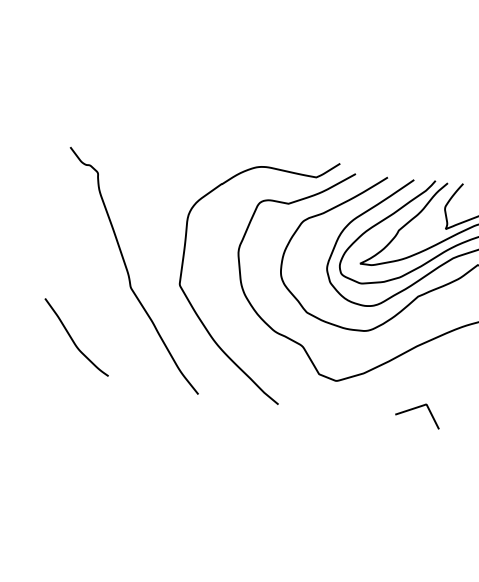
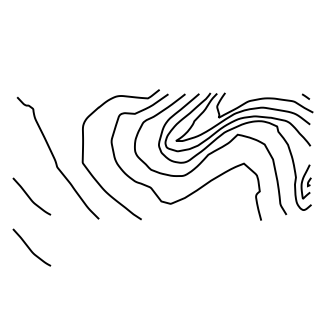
curve: (414, 410) -> (213, 214), removed
curve: (62, 435) -> (30, 248), added

